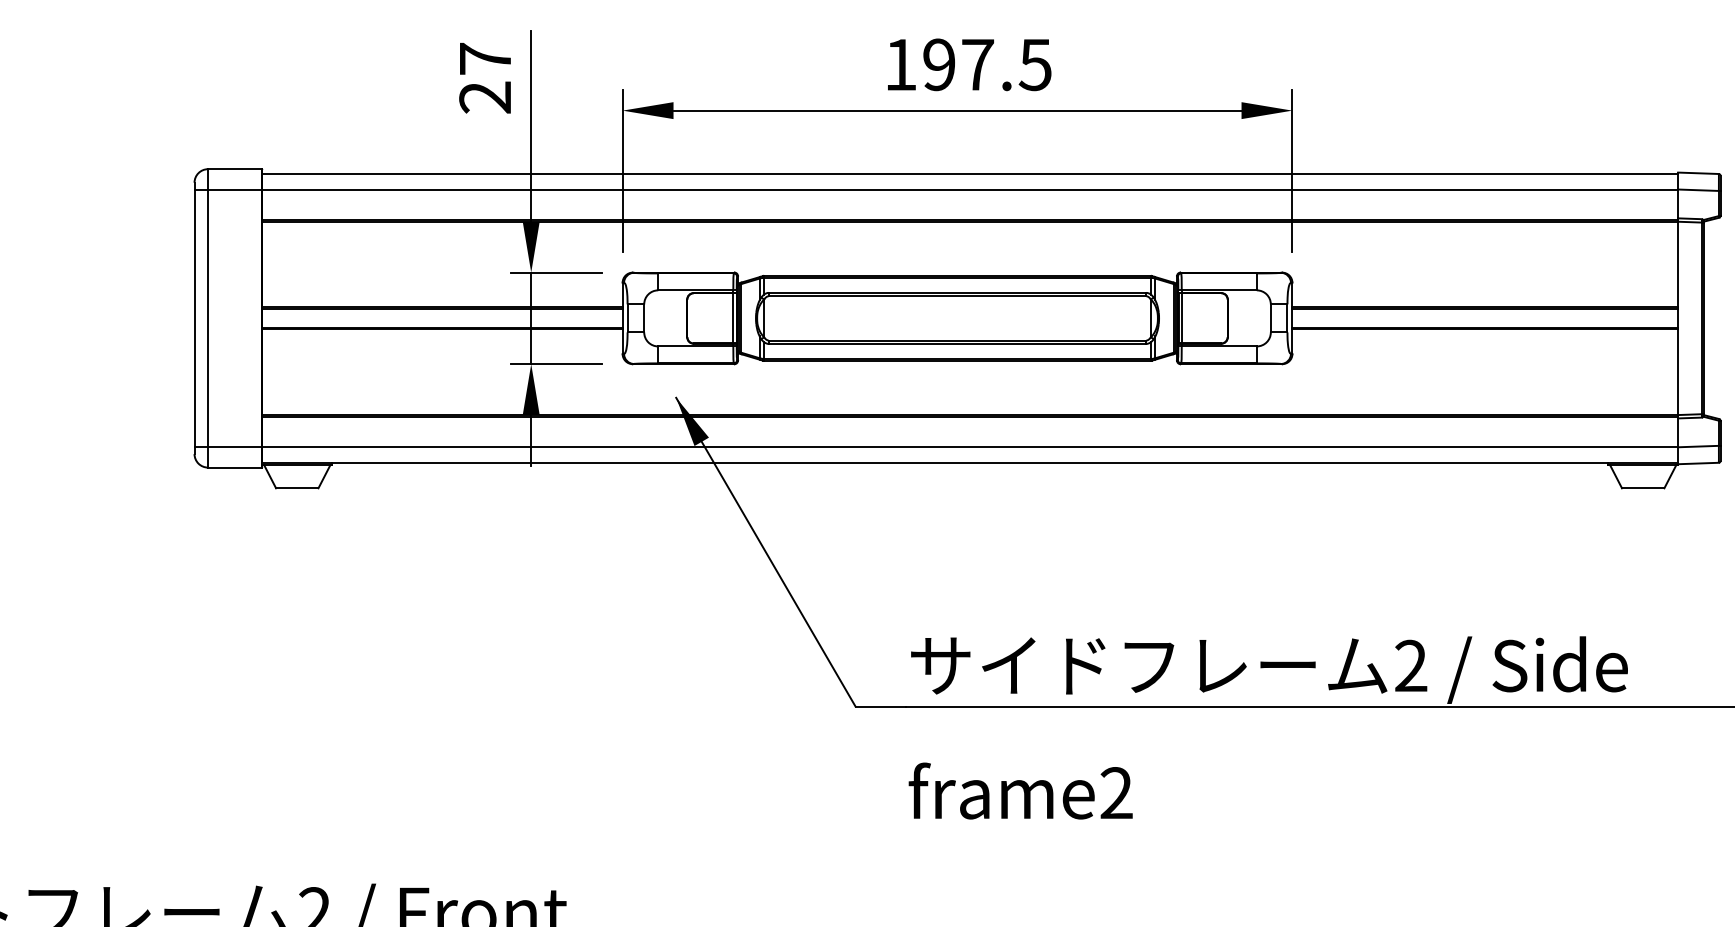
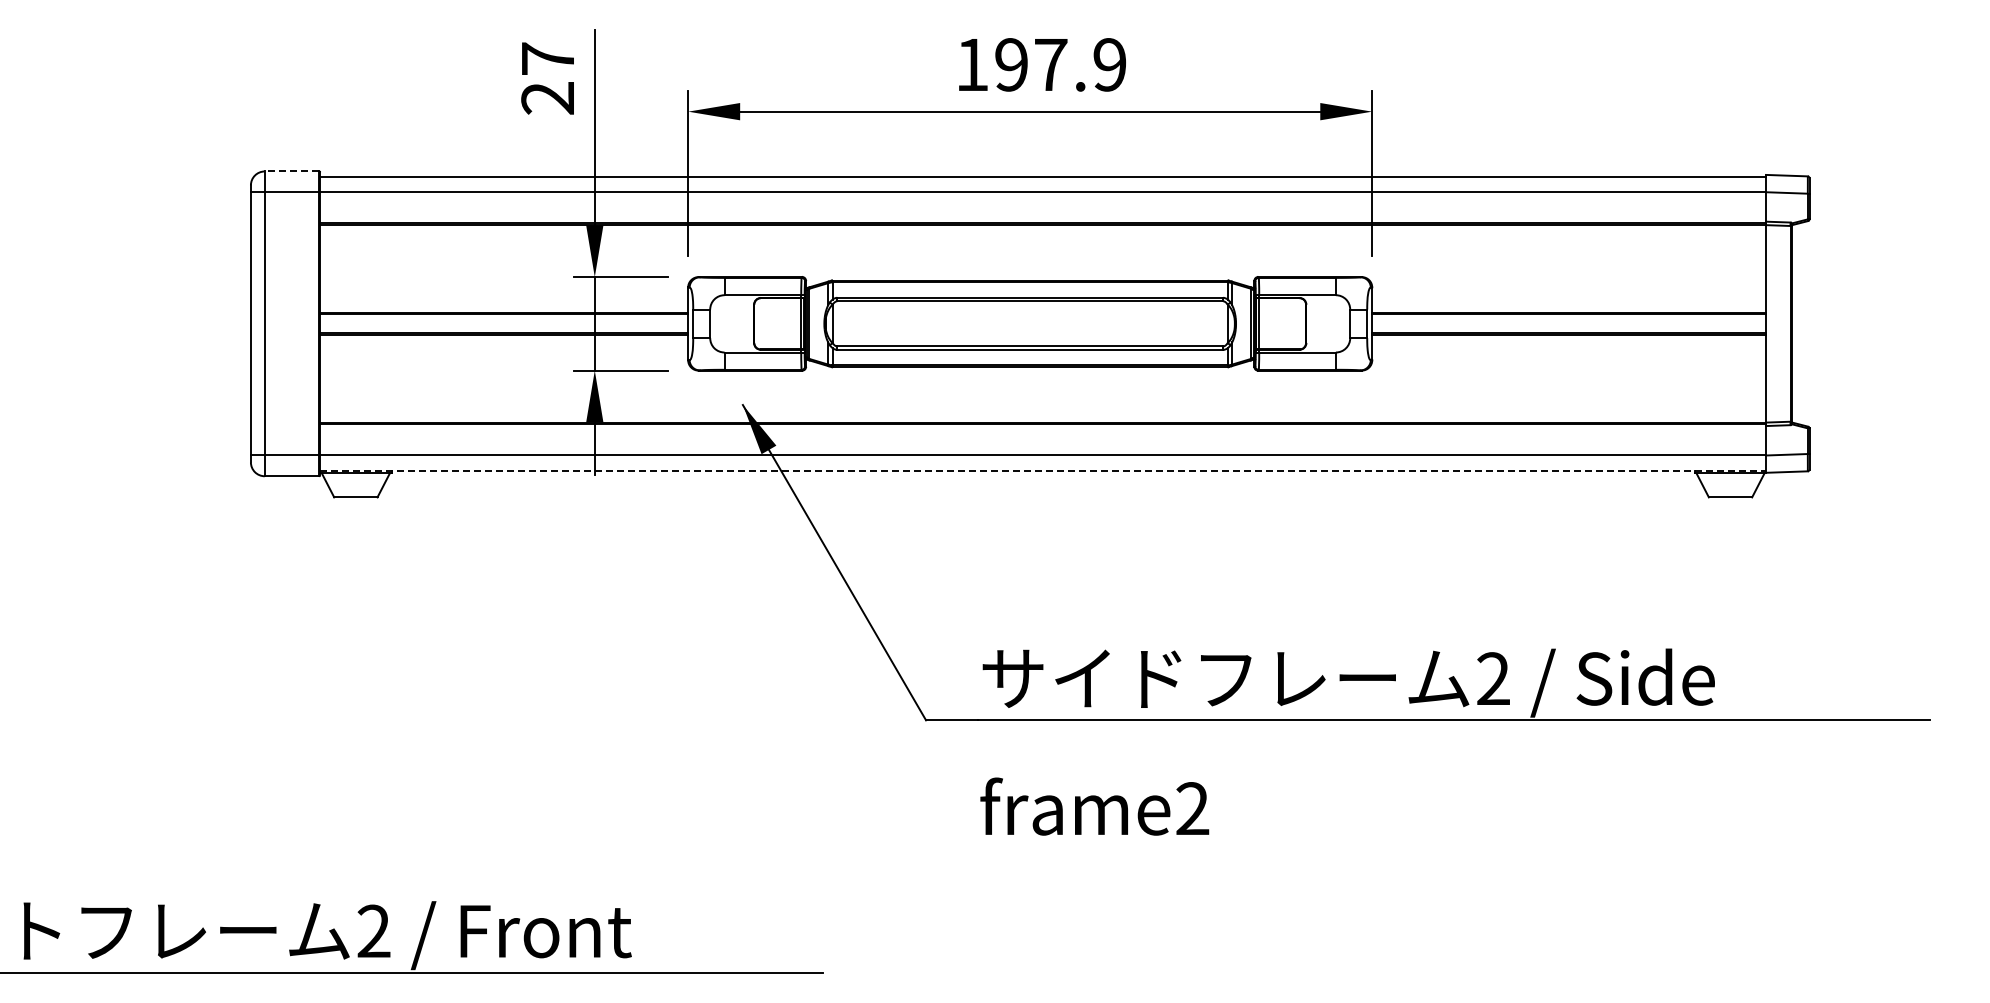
text: (1035, 64) -> (1109, 64), 197.5 -> 197.9
line: (234, 169) -> (291, 171), solid -> dashed
line: (970, 462) -> (1043, 471), solid -> dashed

